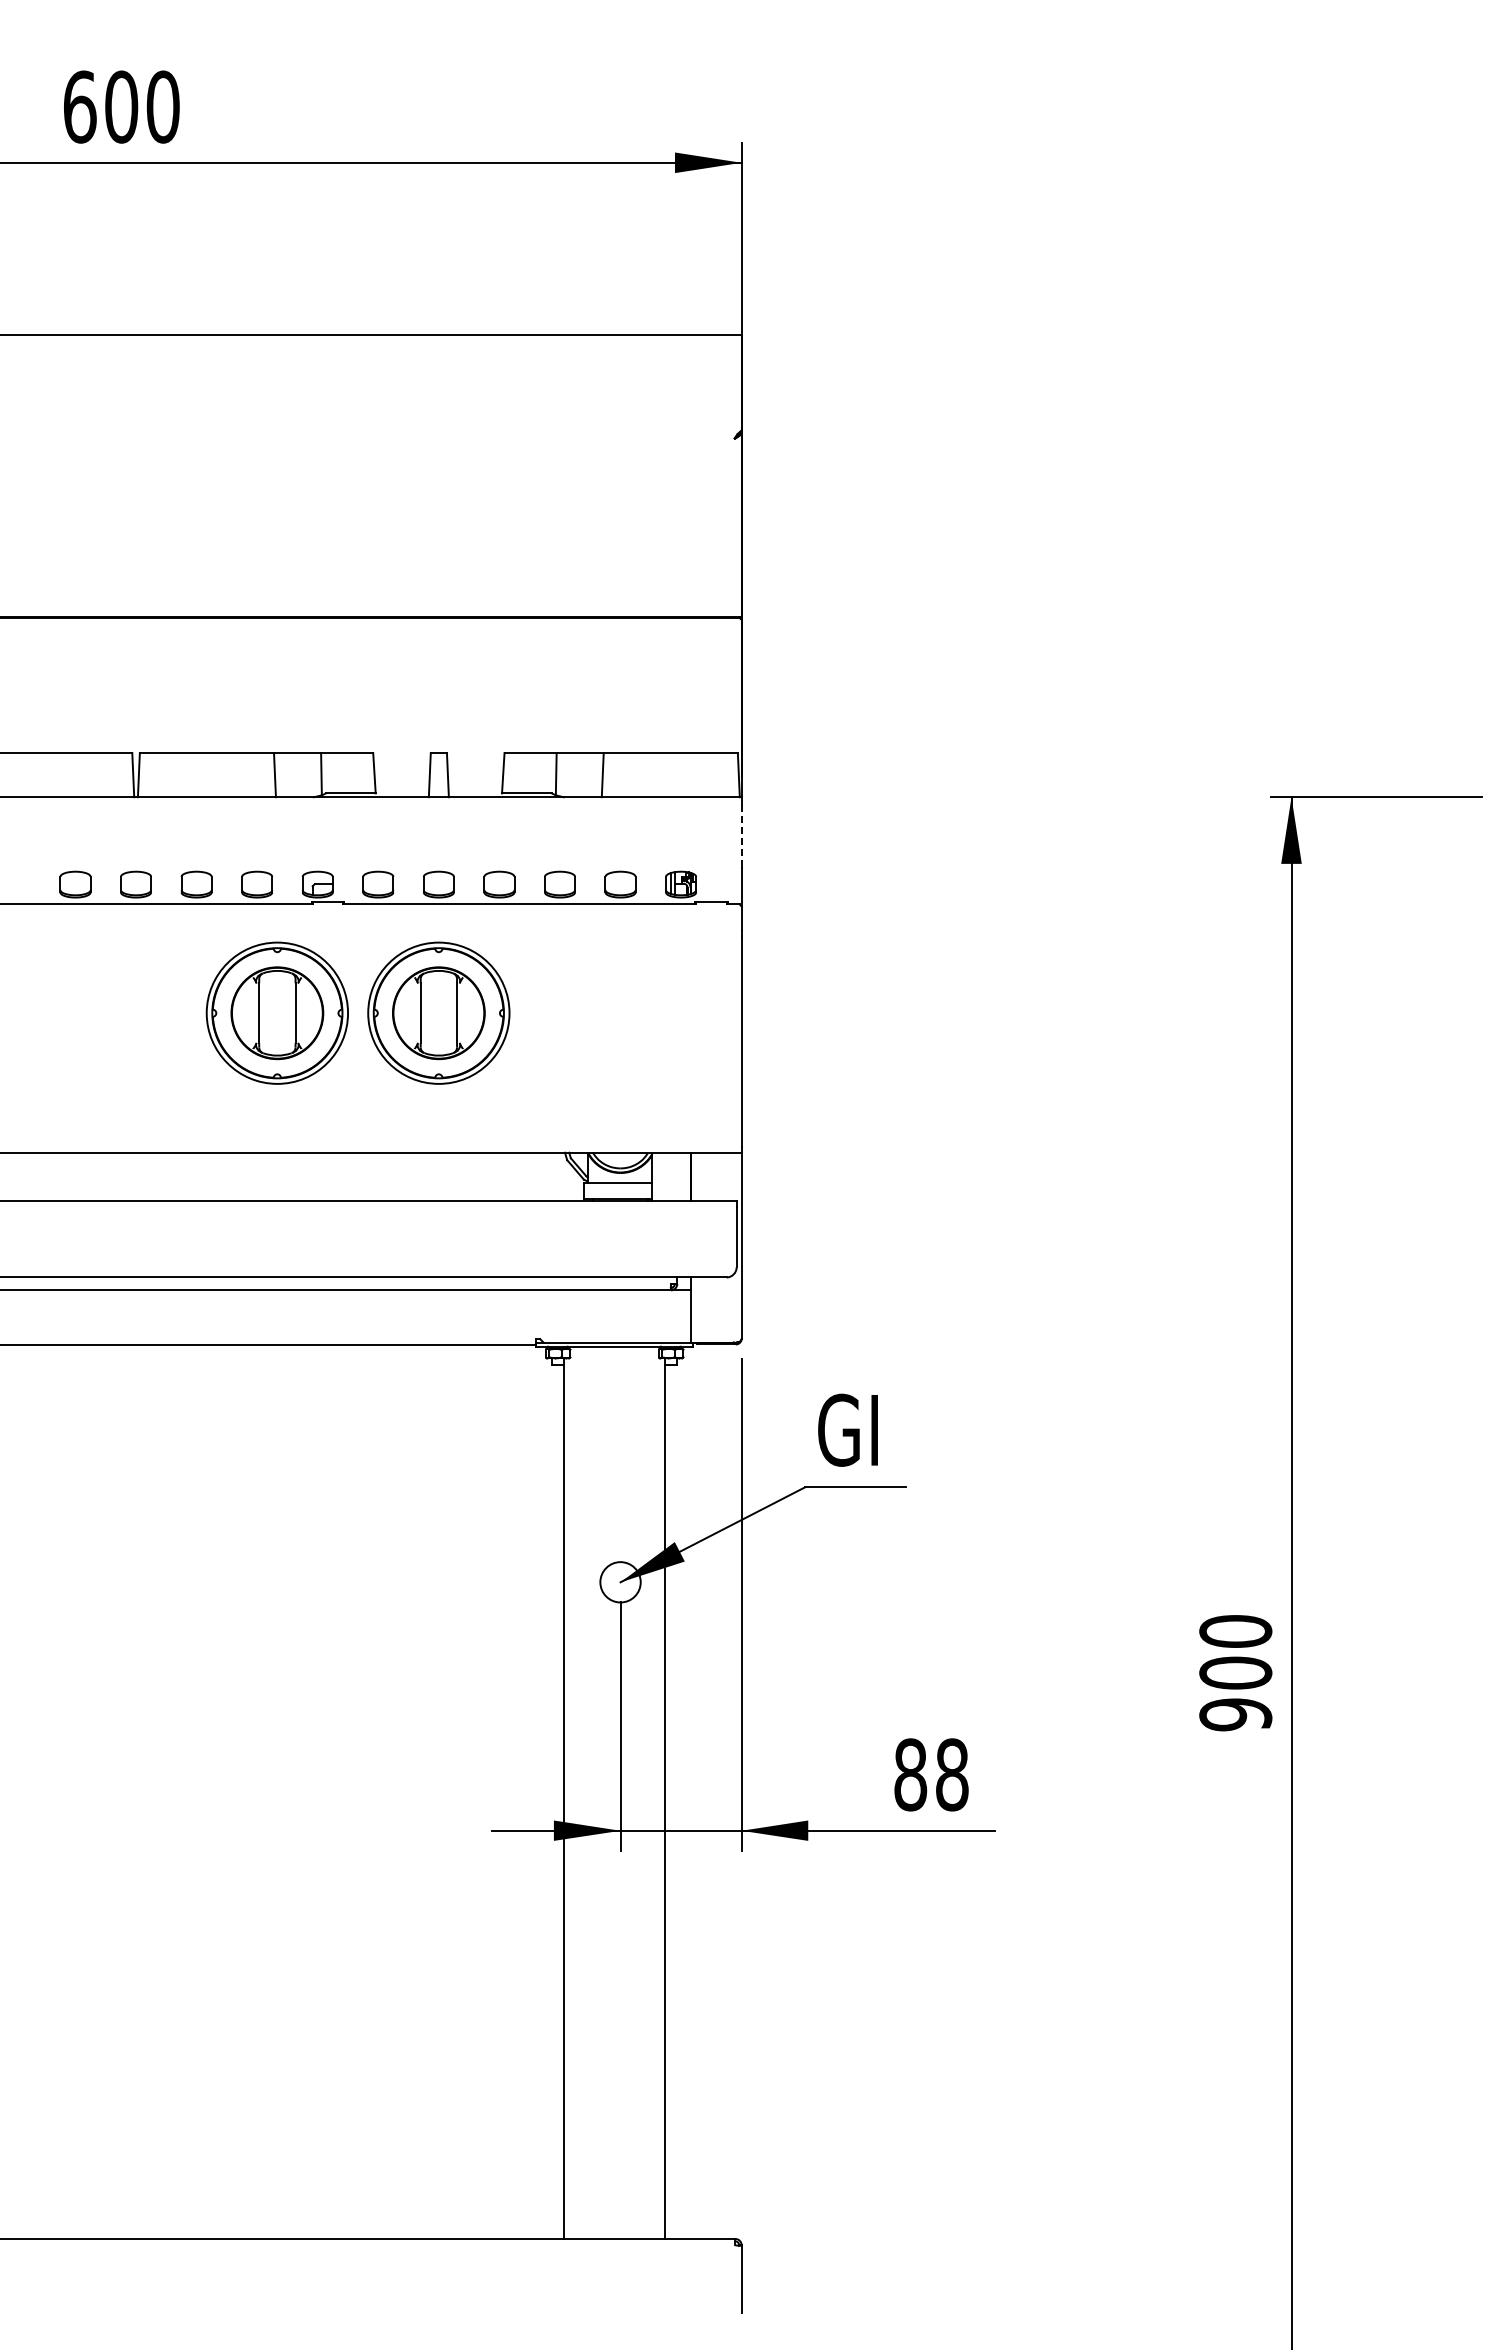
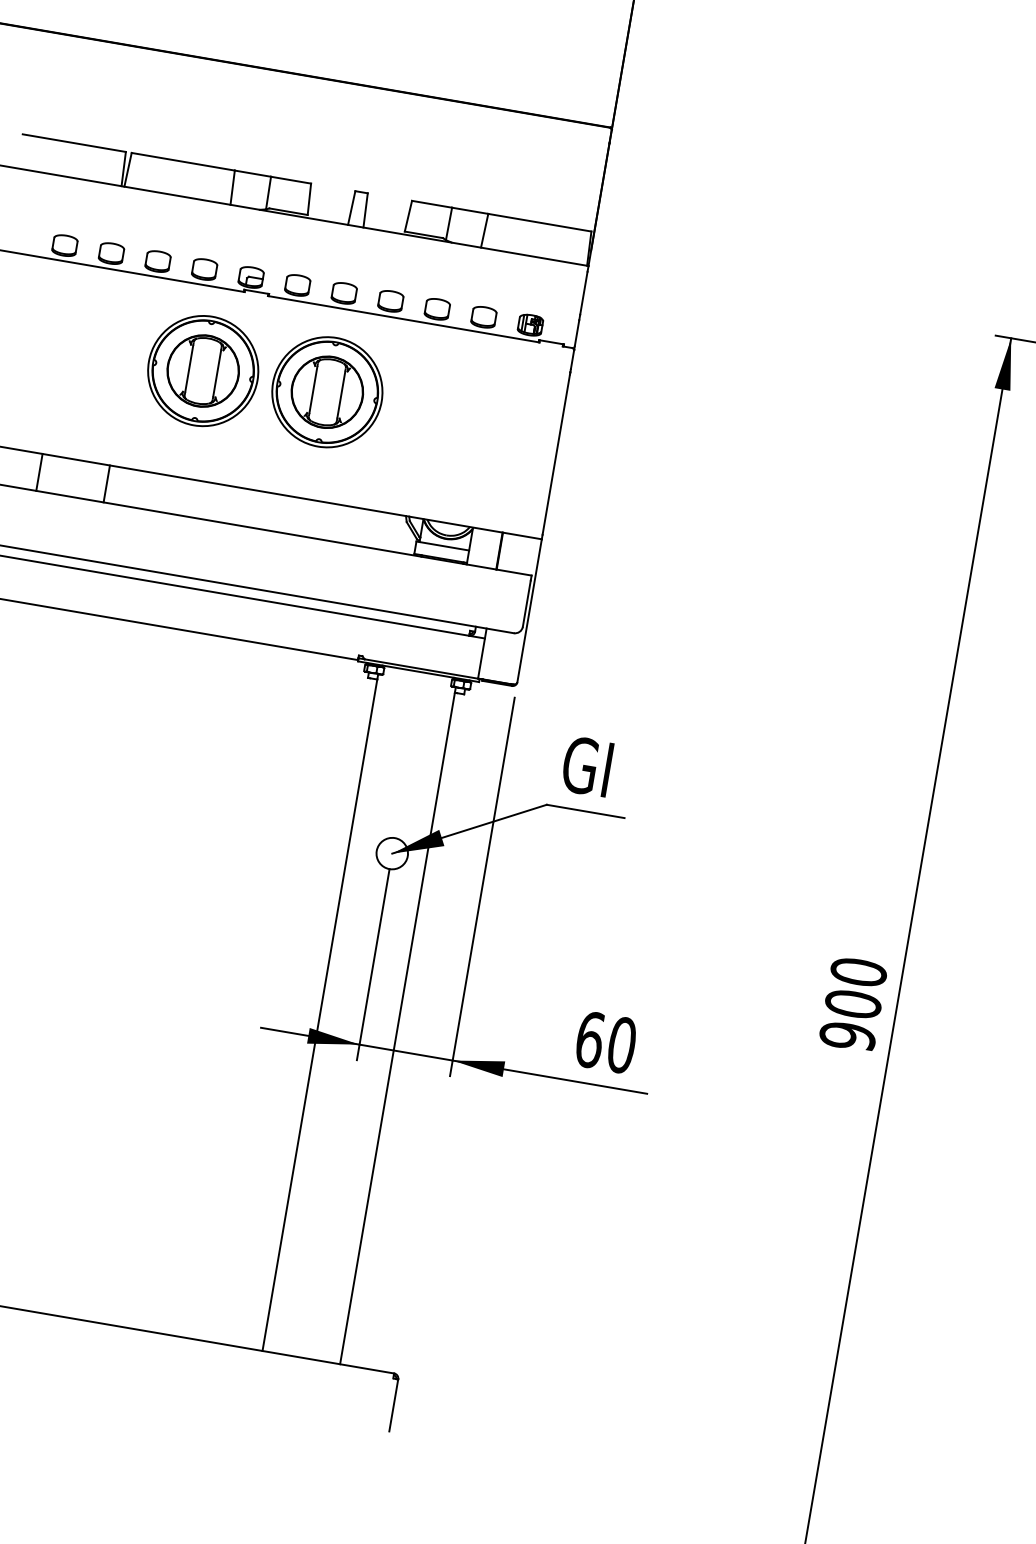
line: (741, 832) -> (583, 293), dashed -> solid
line: (92, 1176) -> (39, 472), added
line: (179, 1176) -> (106, 483), added
text: (931, 1774) -> (606, 1042), 88 -> 60

